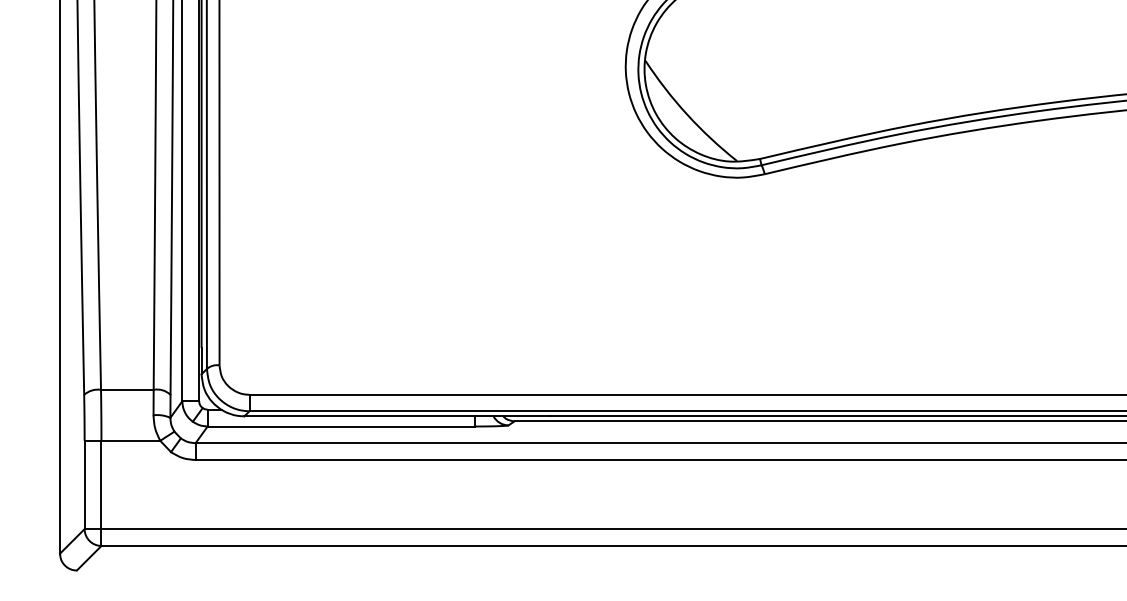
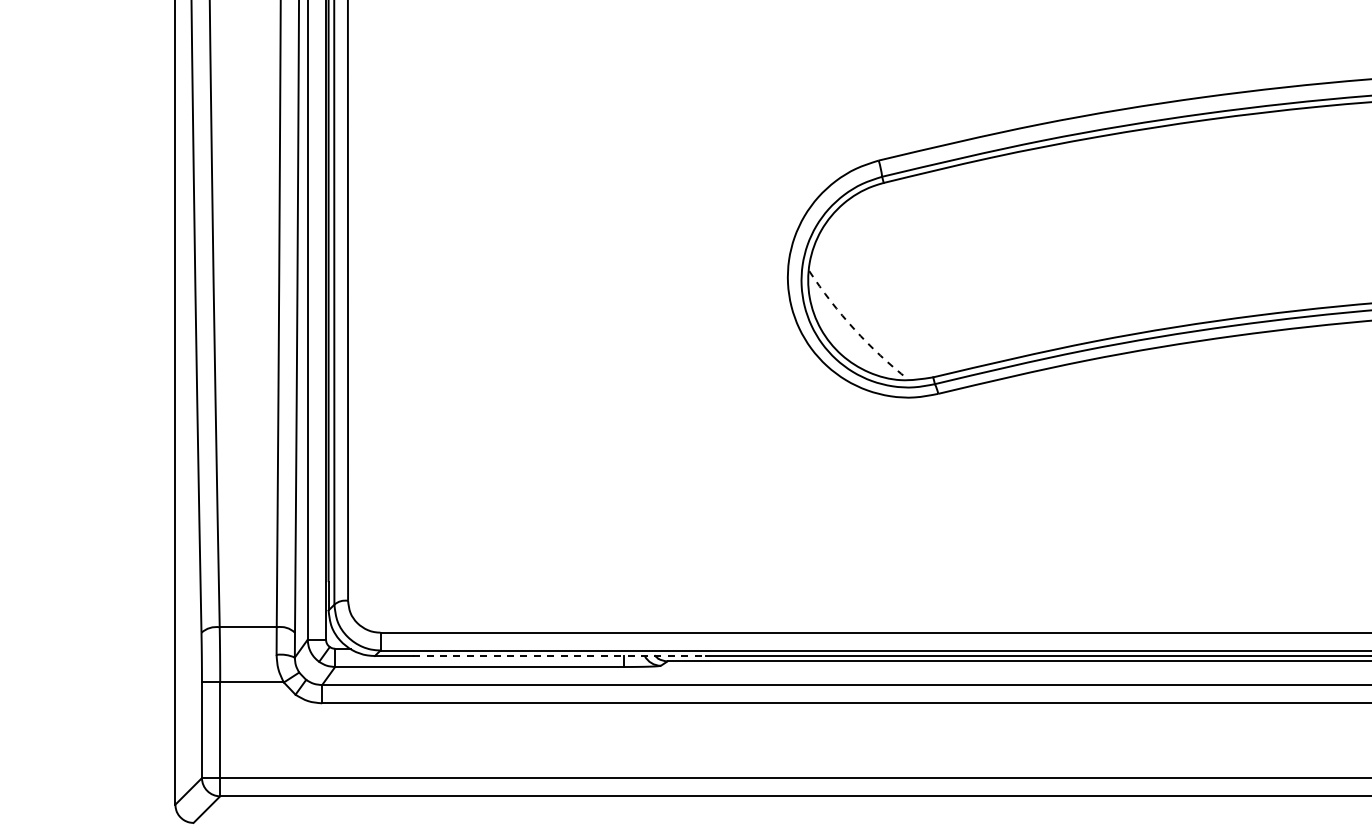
arc: (687, 114) -> (854, 329), solid -> dashed
line: (415, 416) -> (560, 656), solid -> dashed

